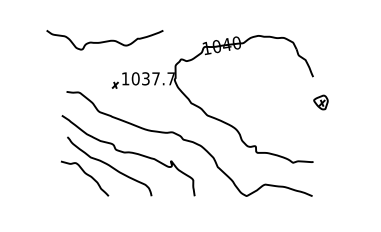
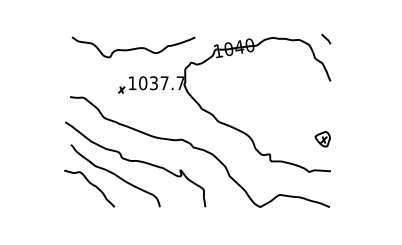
curve: (309, 36) -> (326, 38), added
curve: (104, 41) -> (133, 48), moved
part: (320, 102) -> (322, 139), moved

